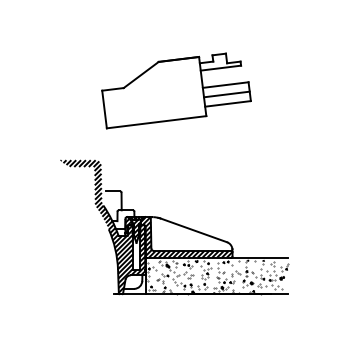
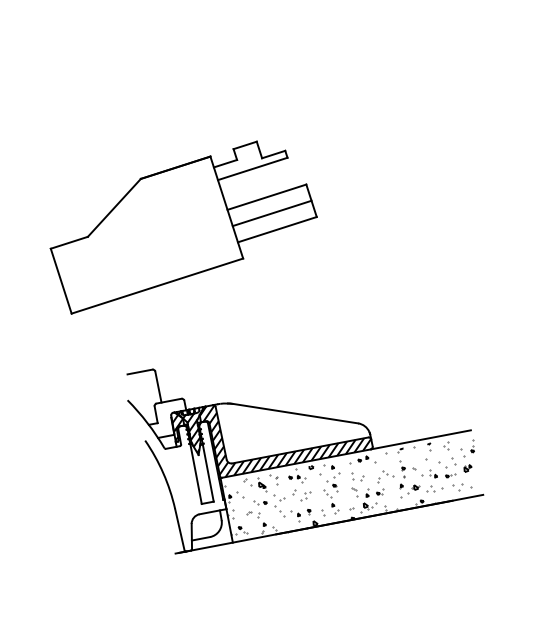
part: (176, 90) -> (181, 223), moved
hatch: (103, 227) -> (135, 439), removed

